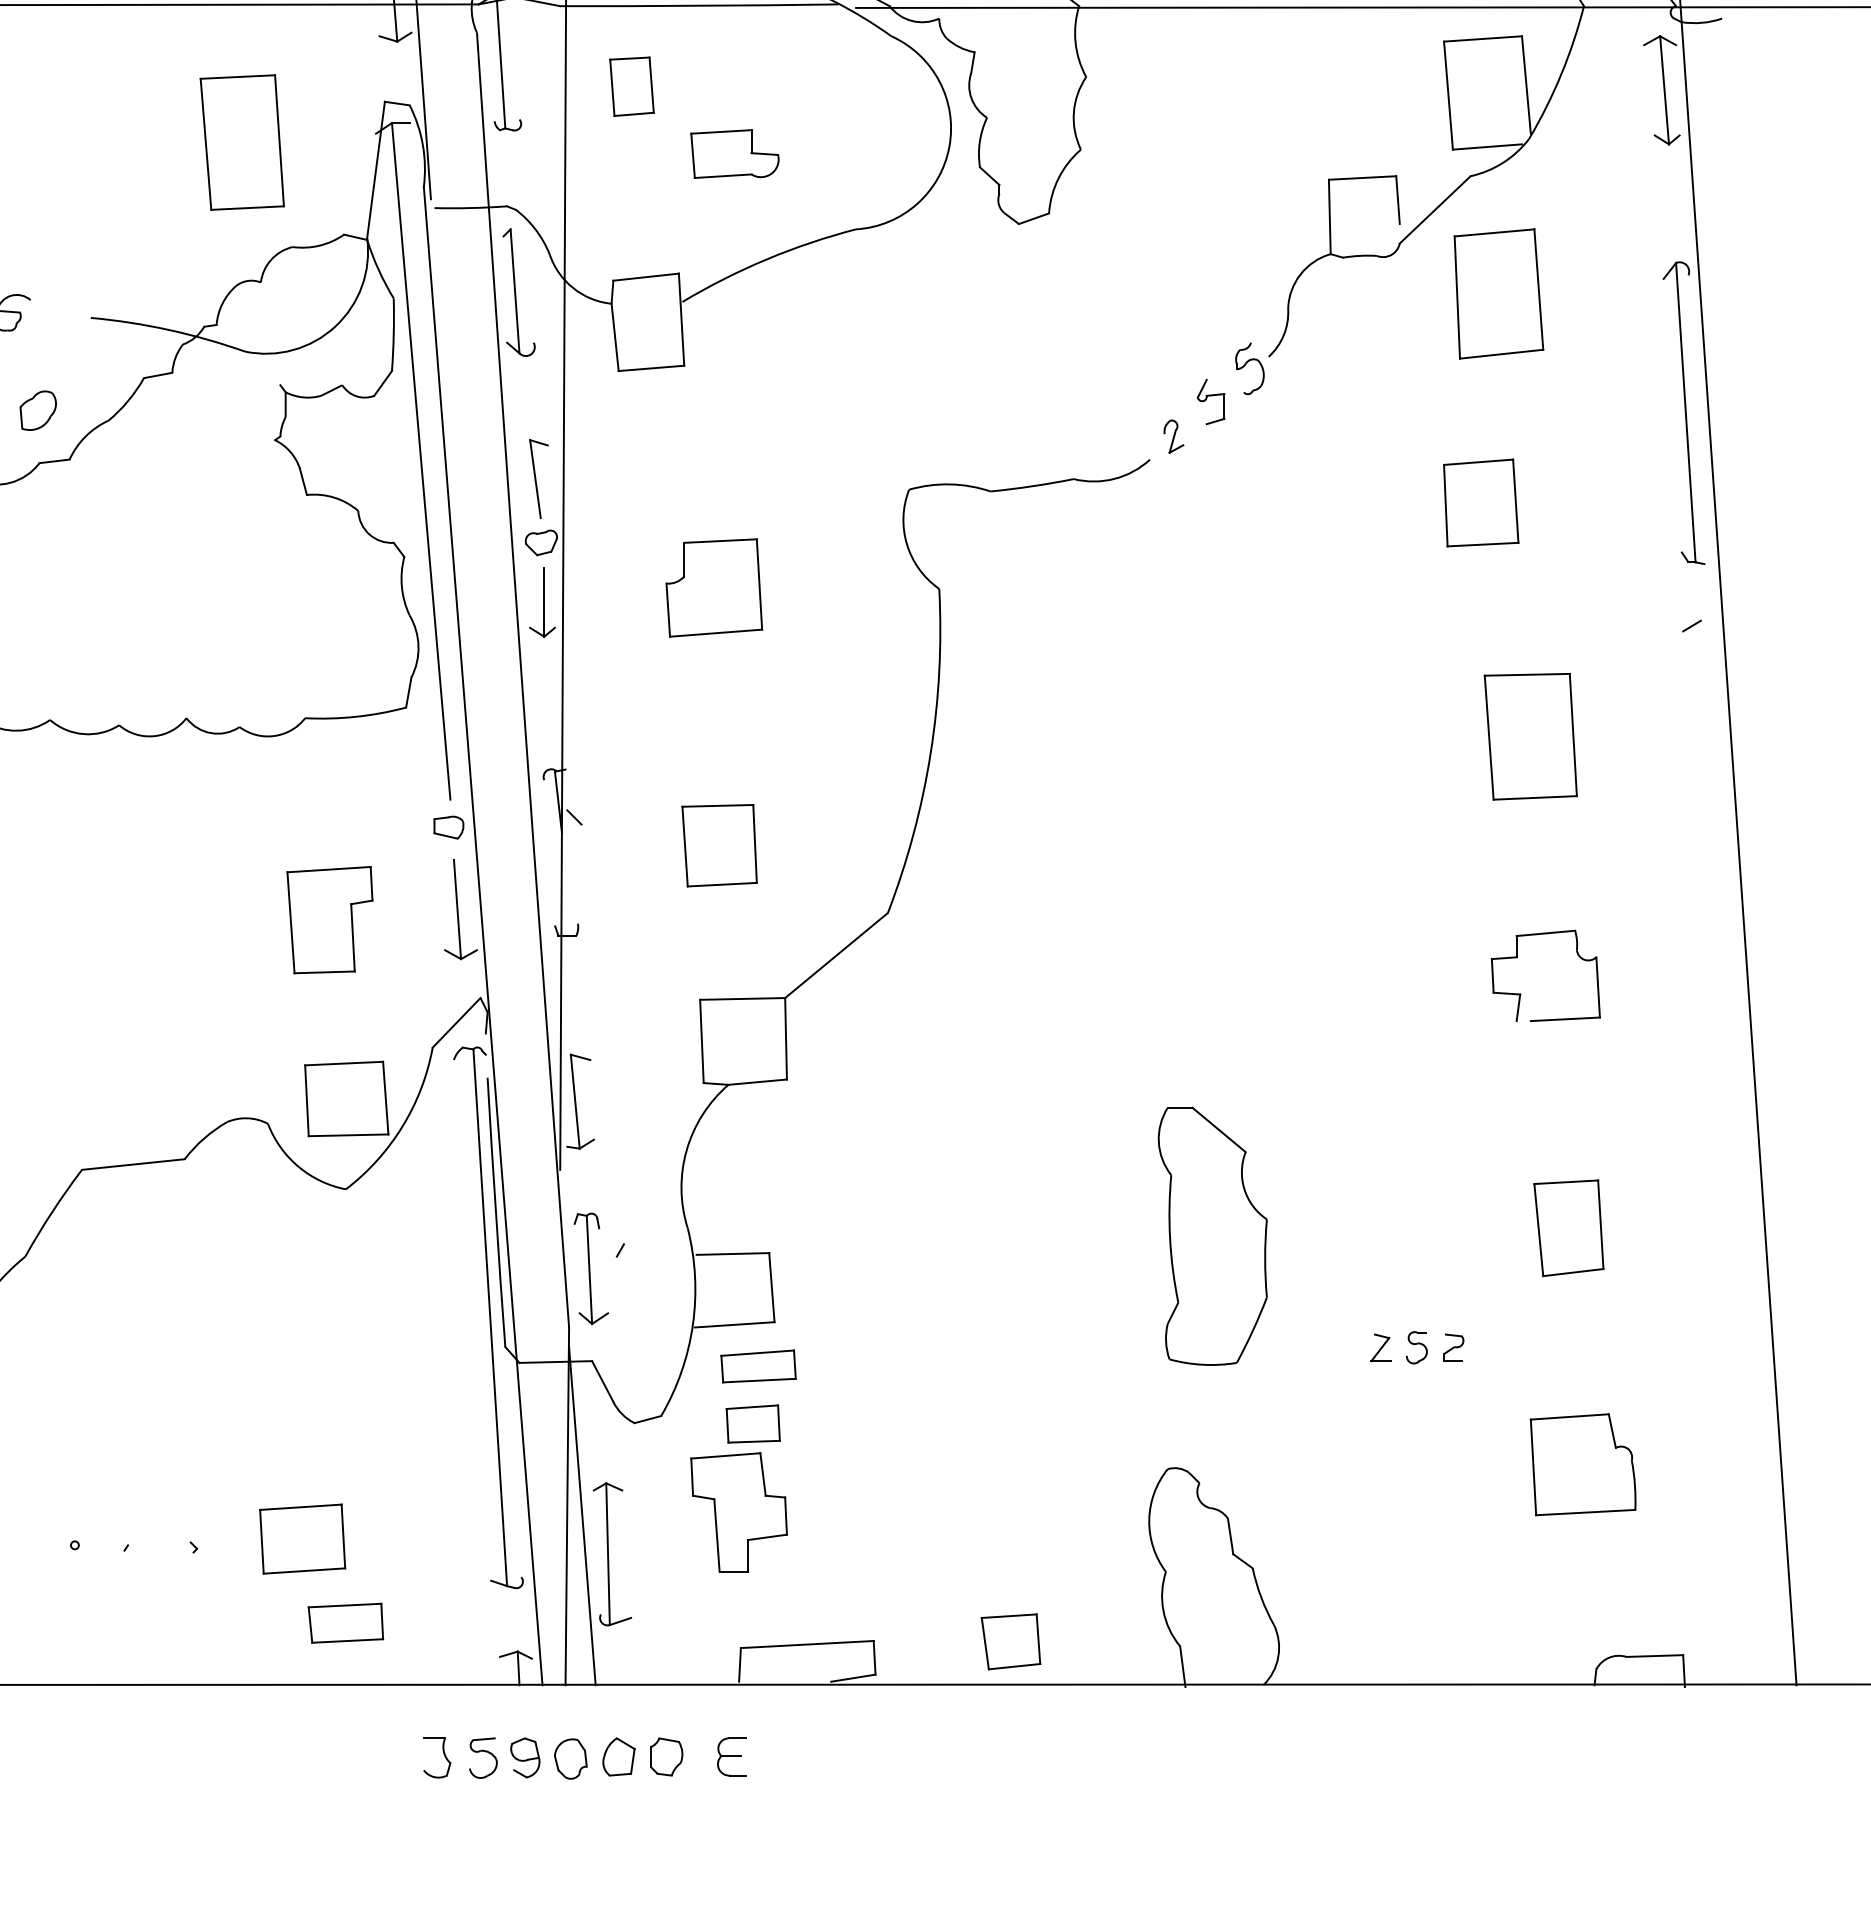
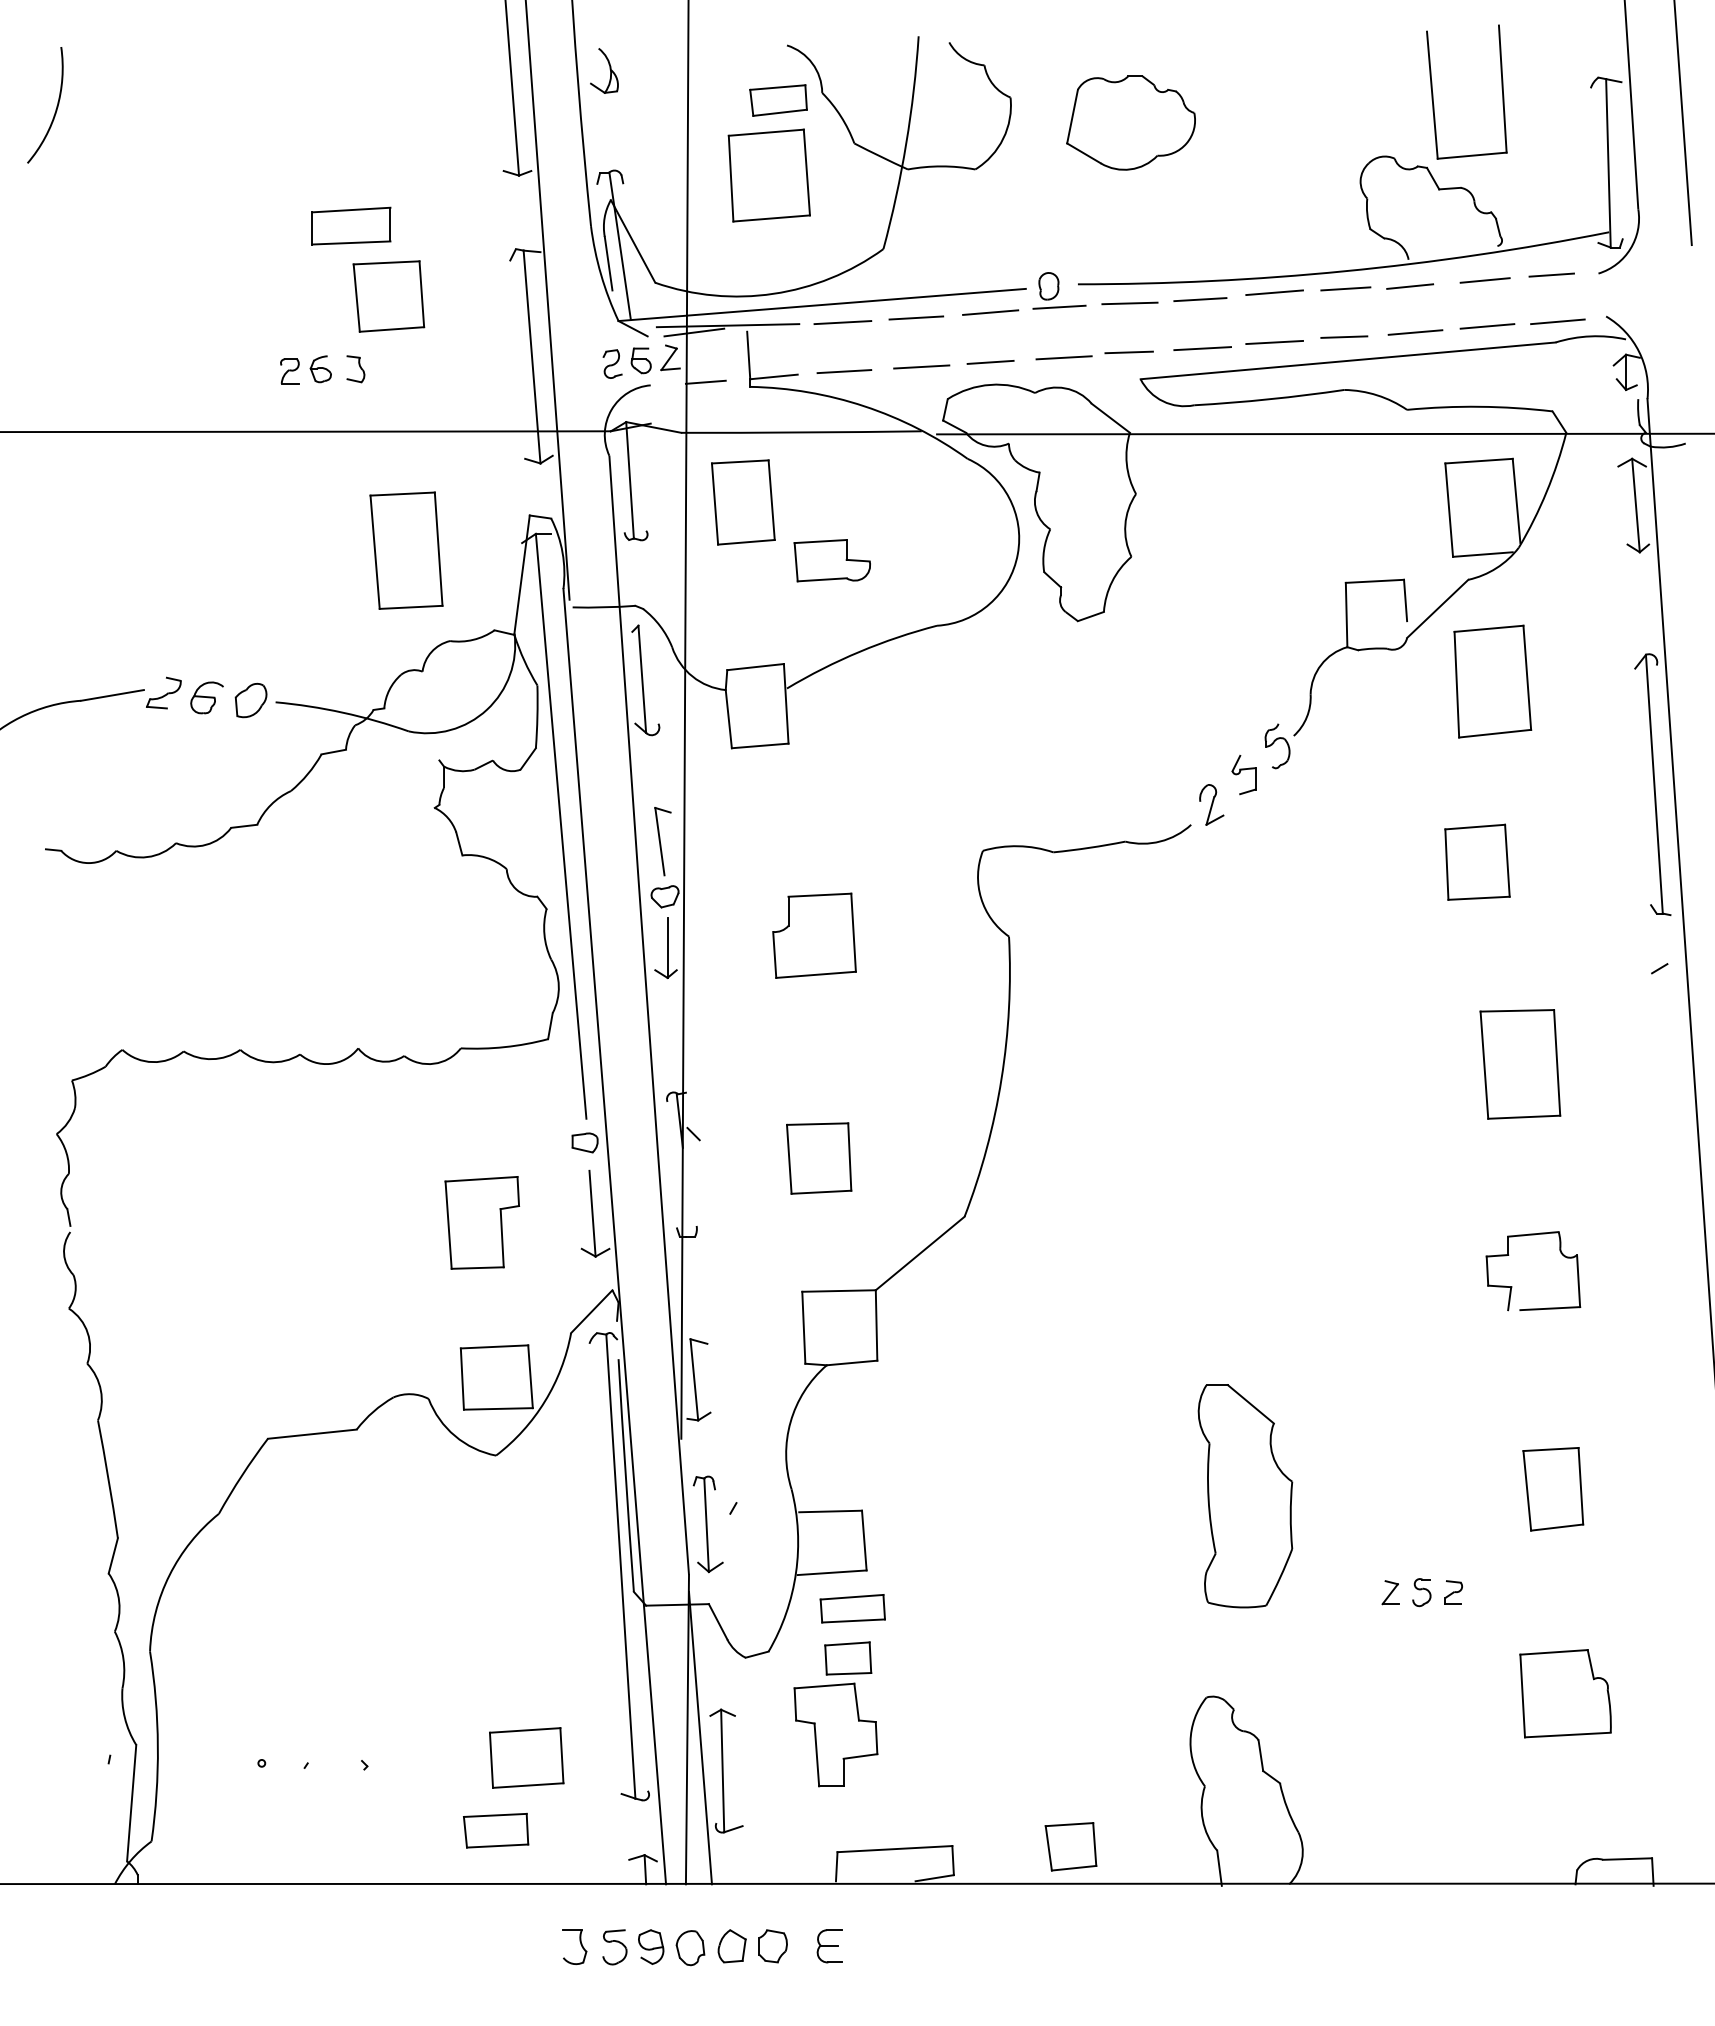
part: (632, 86) -> (743, 502), size x1.67
part: (37, 410) -> (250, 700), moved
part: (1173, 436) -> (1211, 804), size x1.43
part: (302, 1538) -> (526, 1757), moved

